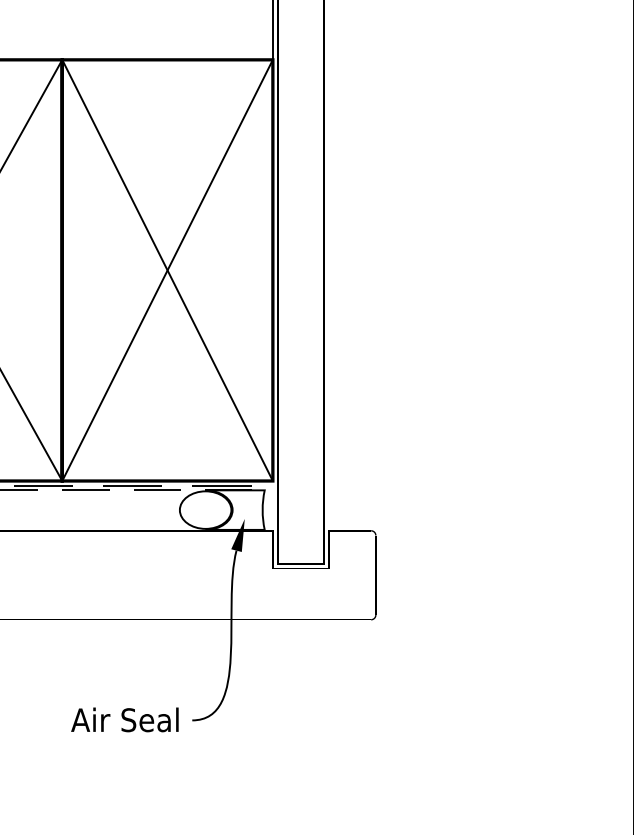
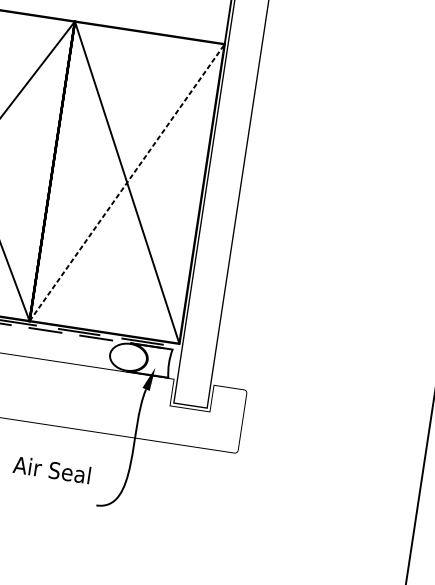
line: (167, 269) -> (127, 182), solid -> dashed
text: (124, 719) -> (51, 469), moved

